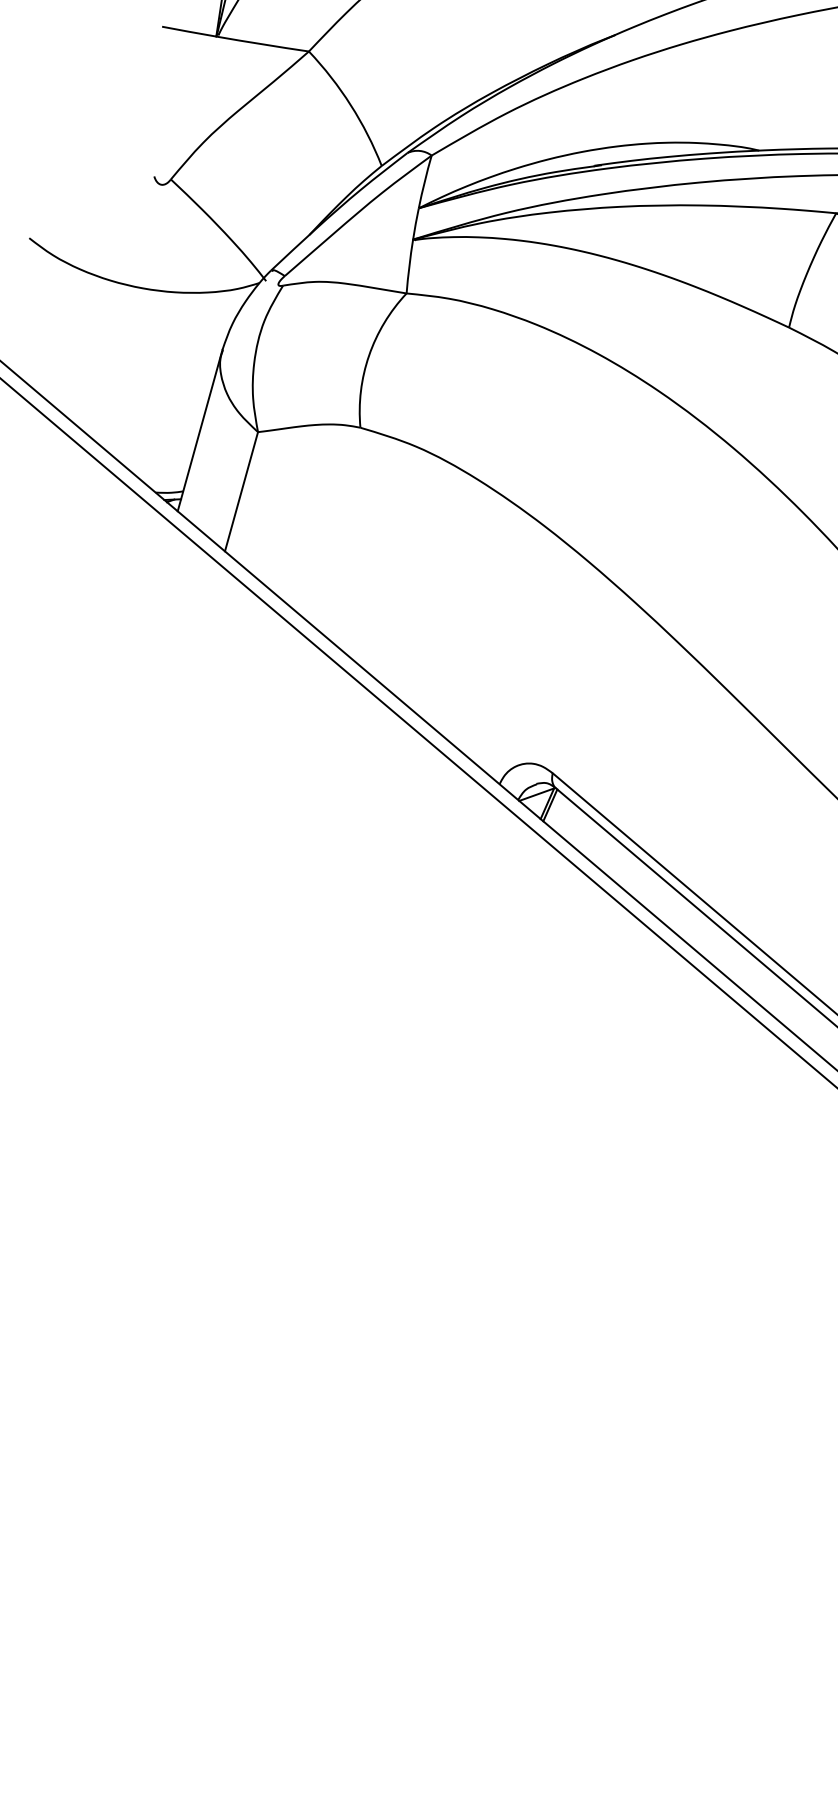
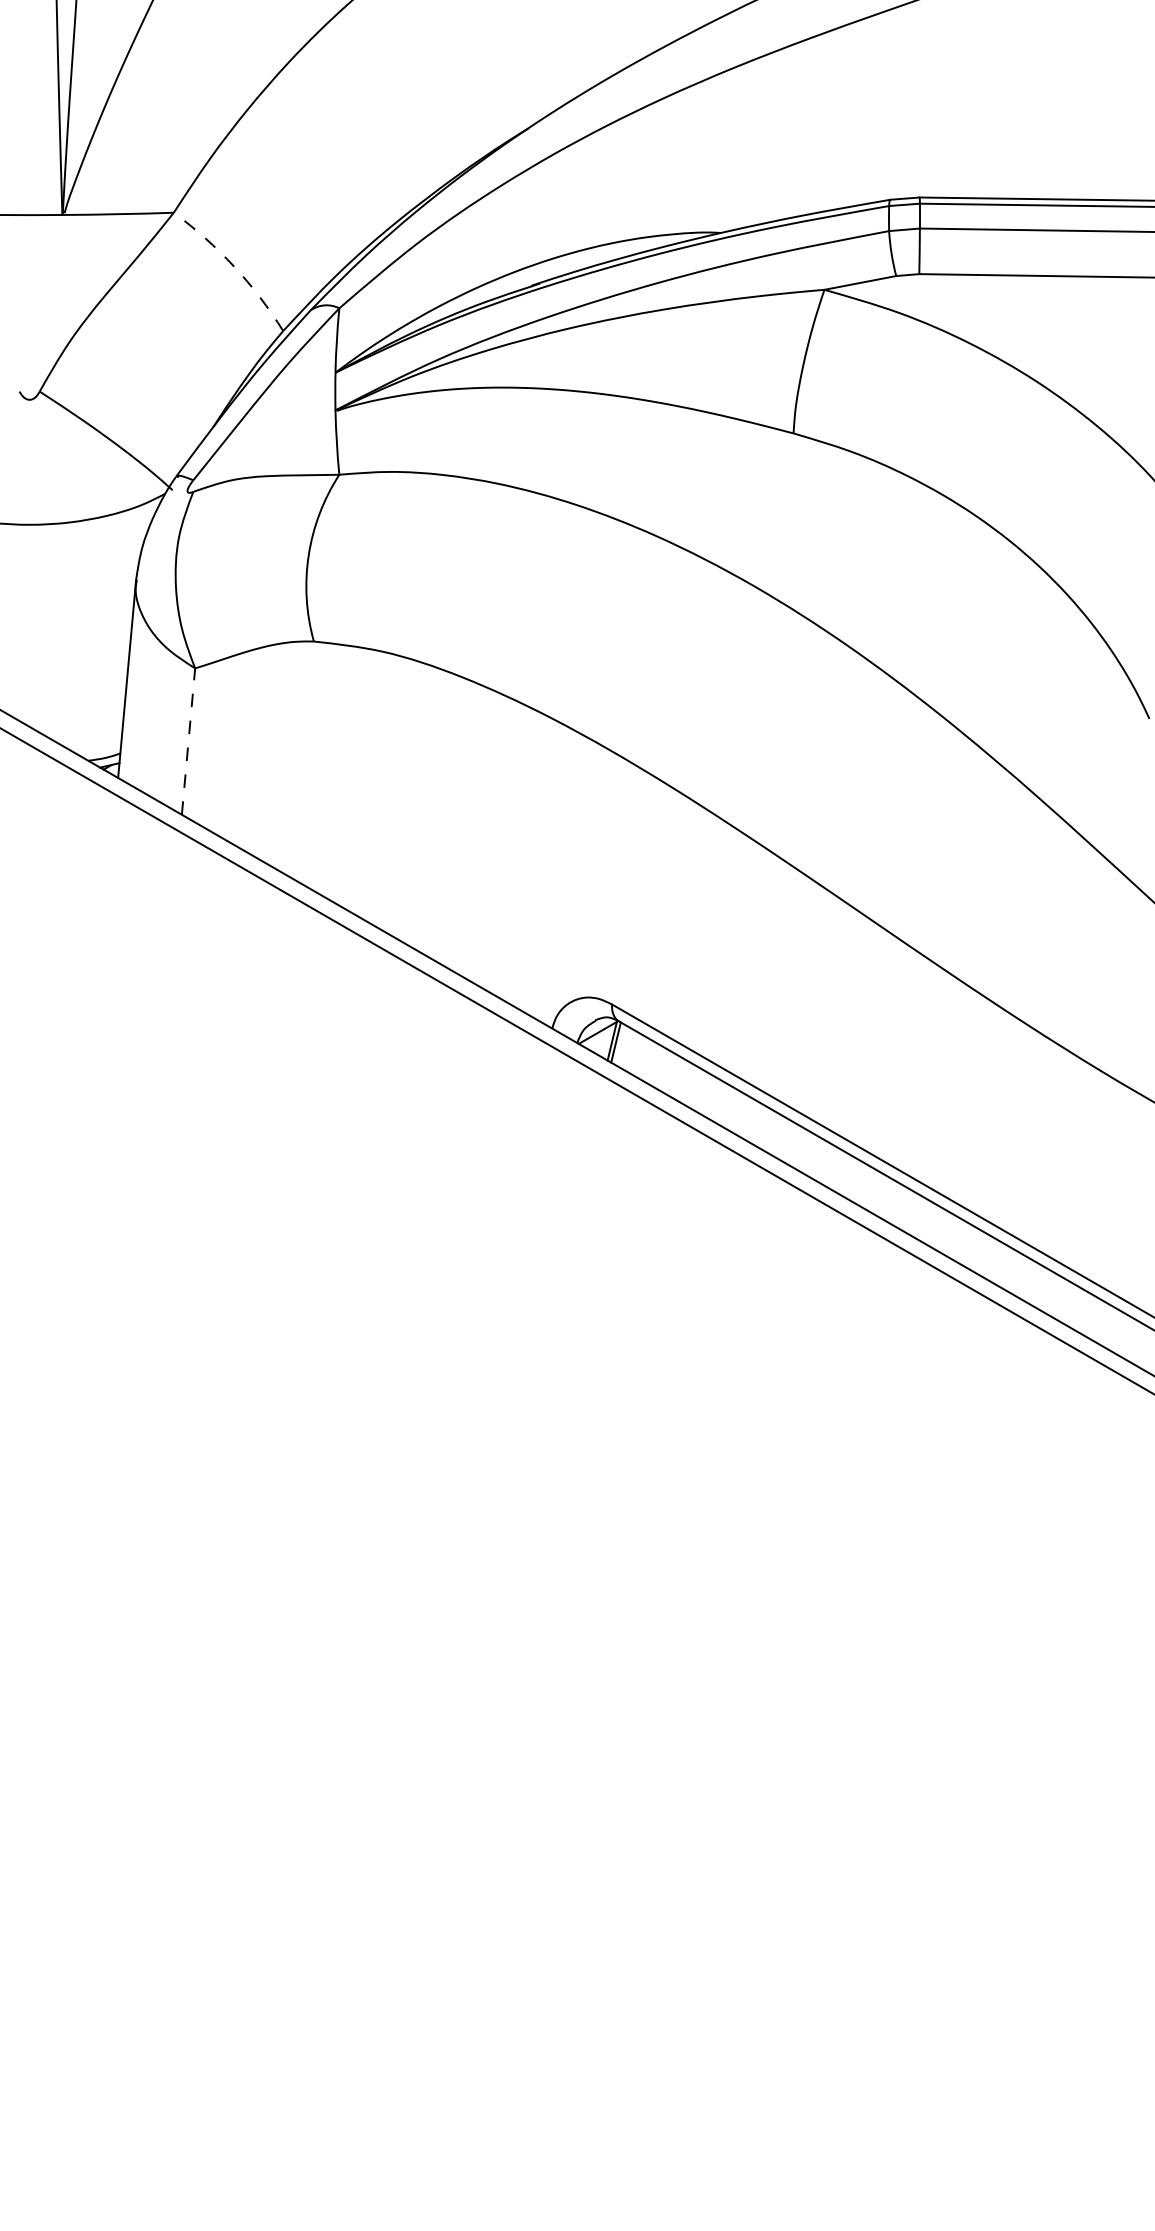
arc: (351, 105) -> (234, 266), solid -> dashed
line: (241, 491) -> (188, 741), solid -> dashed

